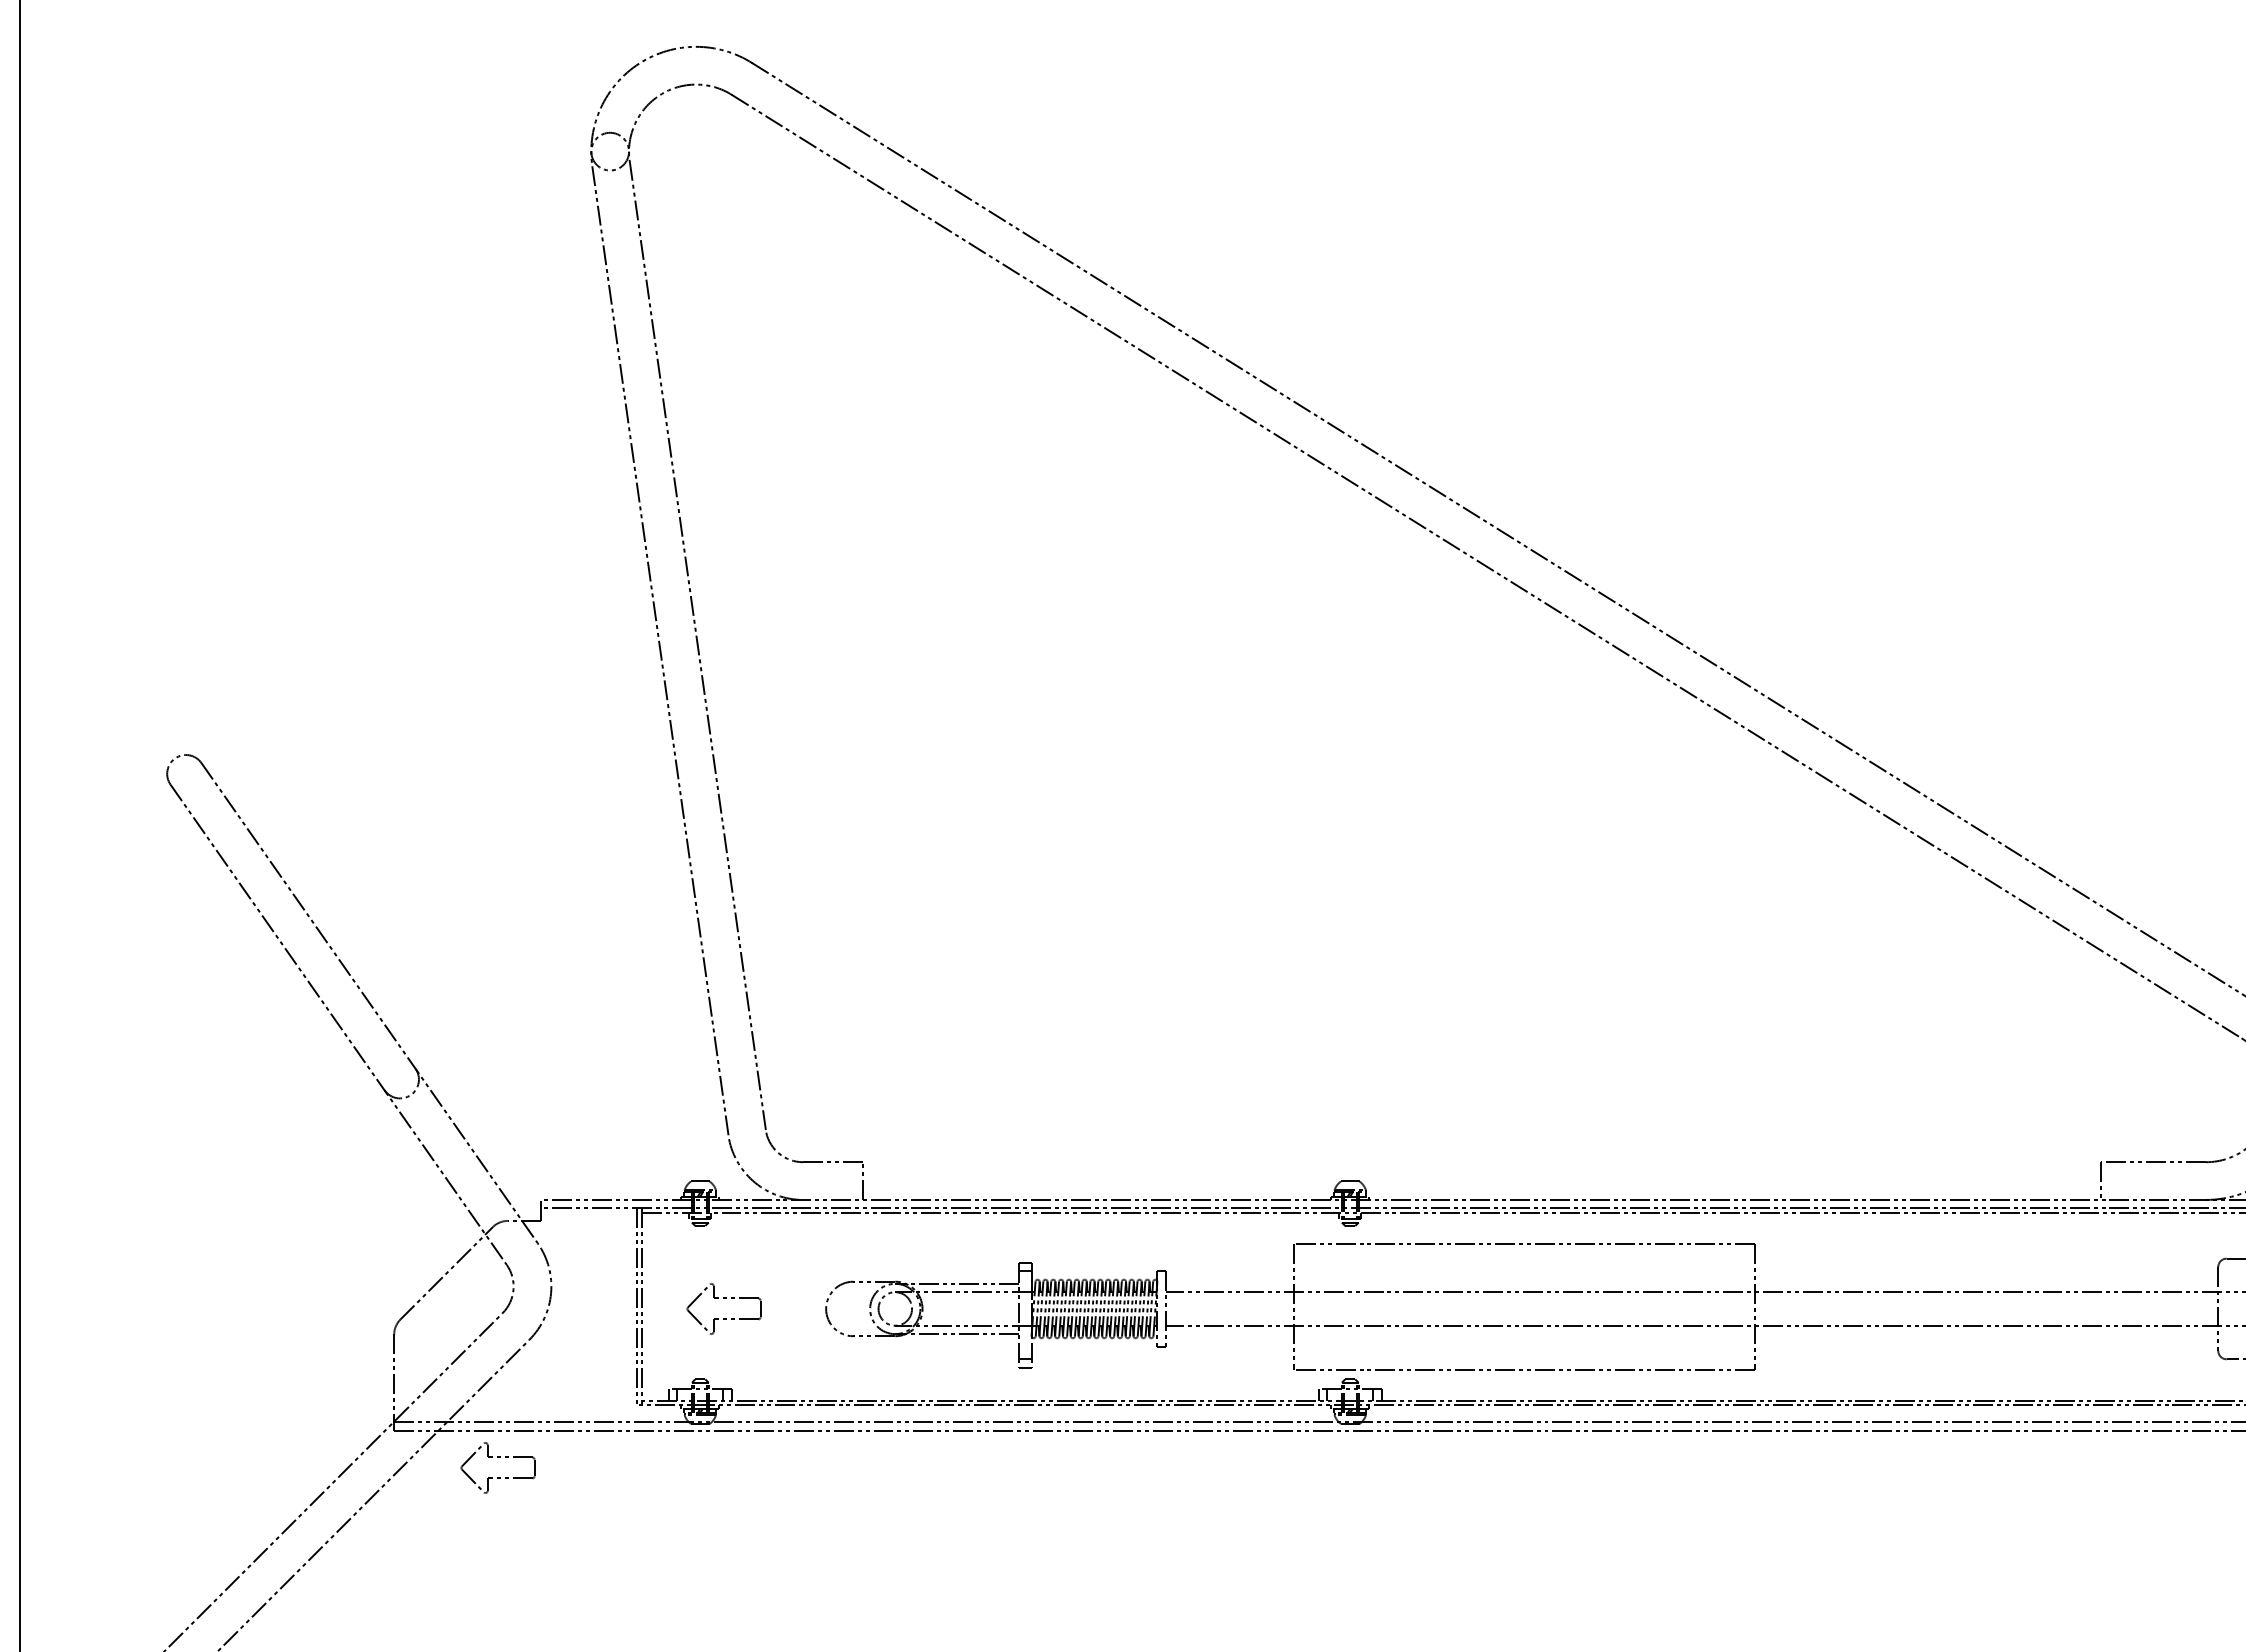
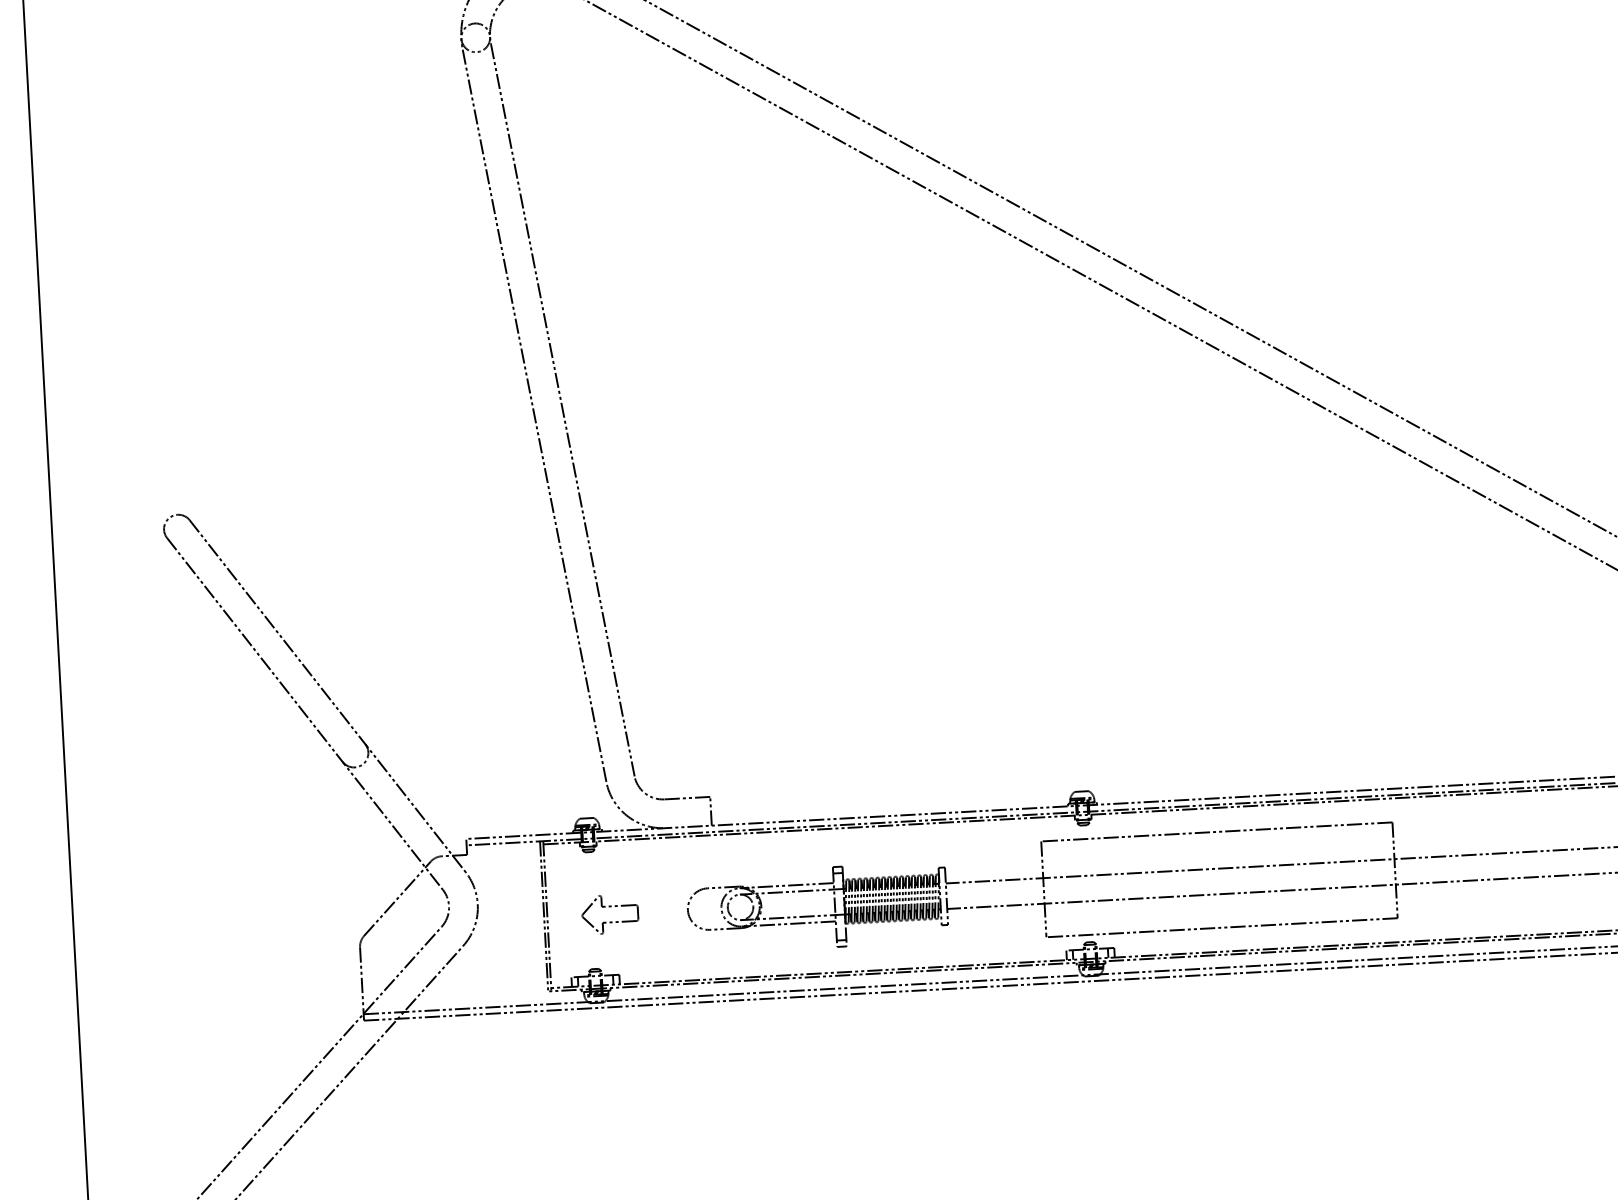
part: (497, 1457) -> (443, 1036), removed

